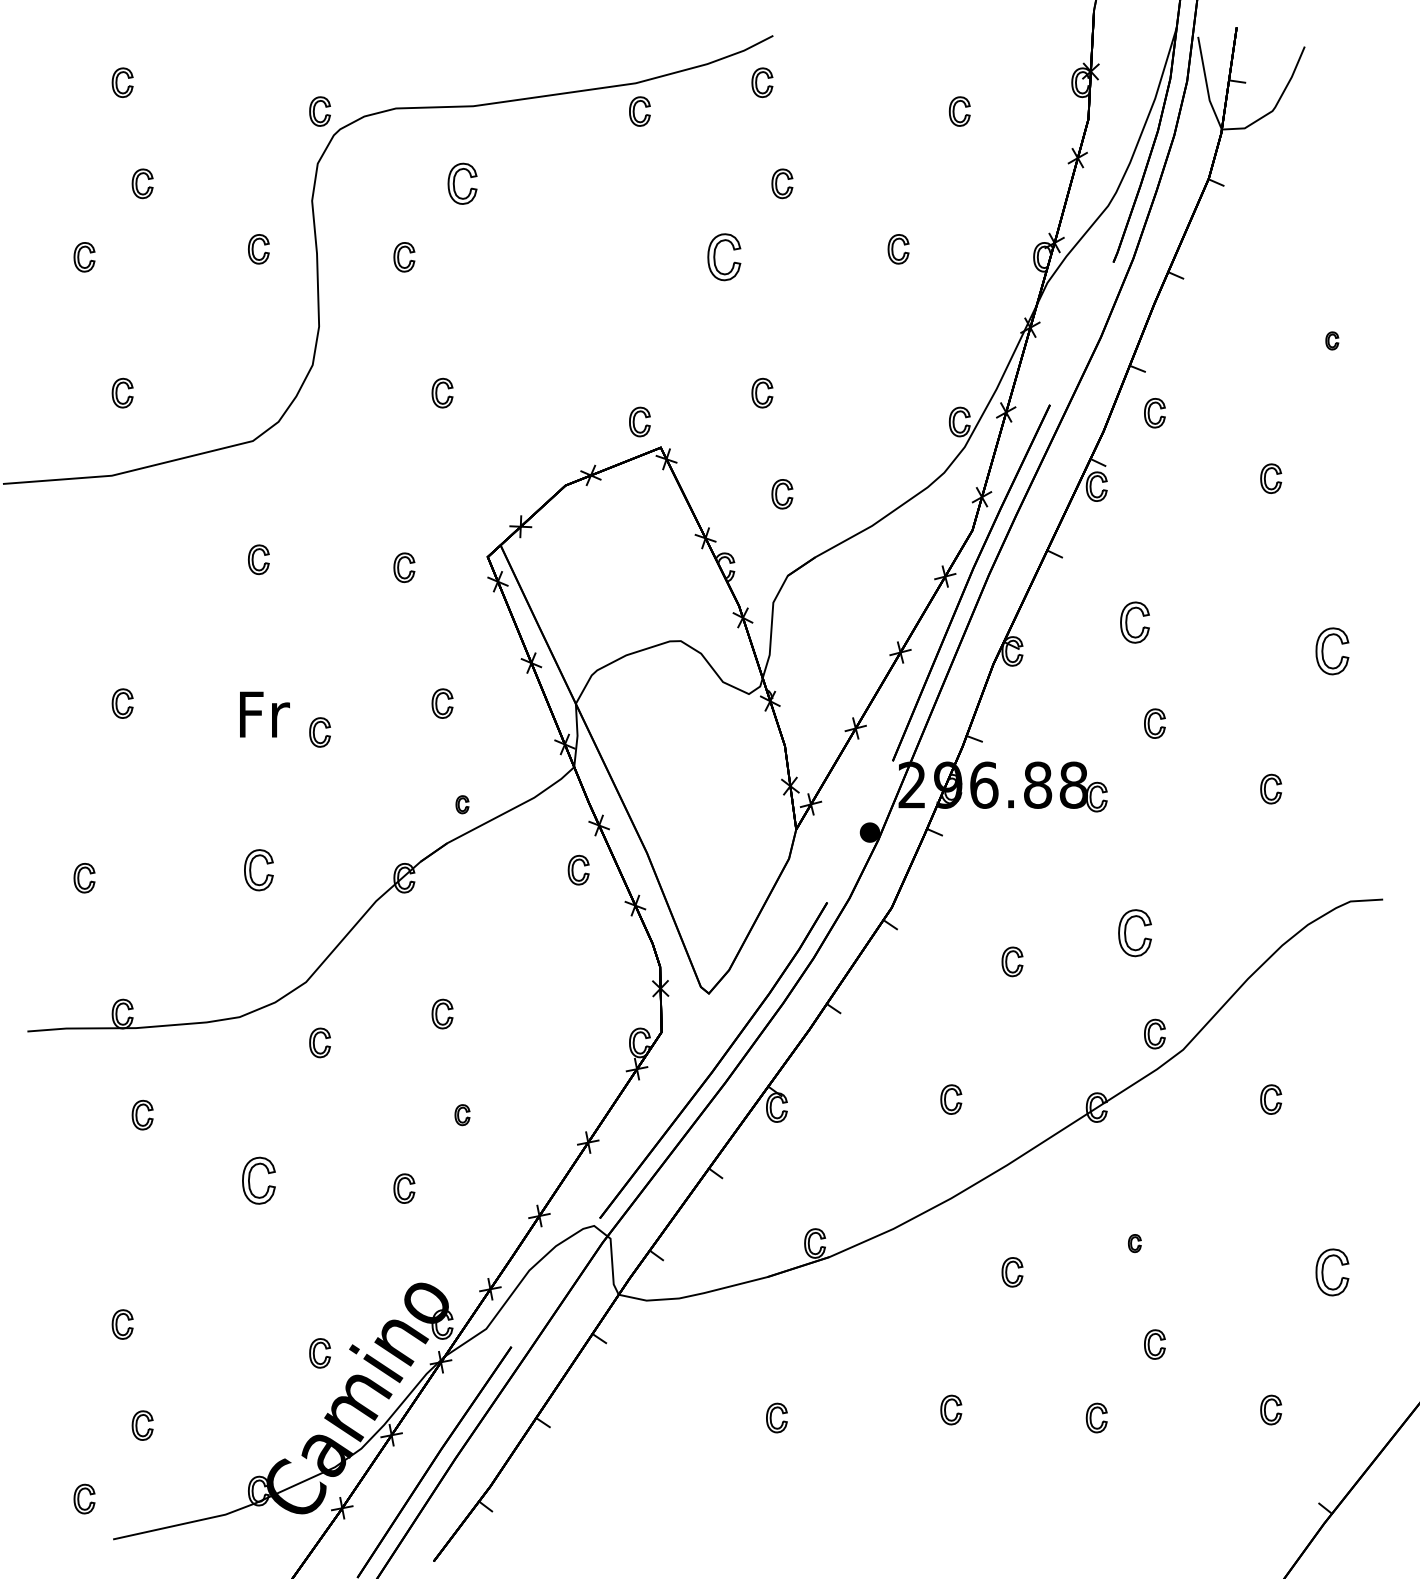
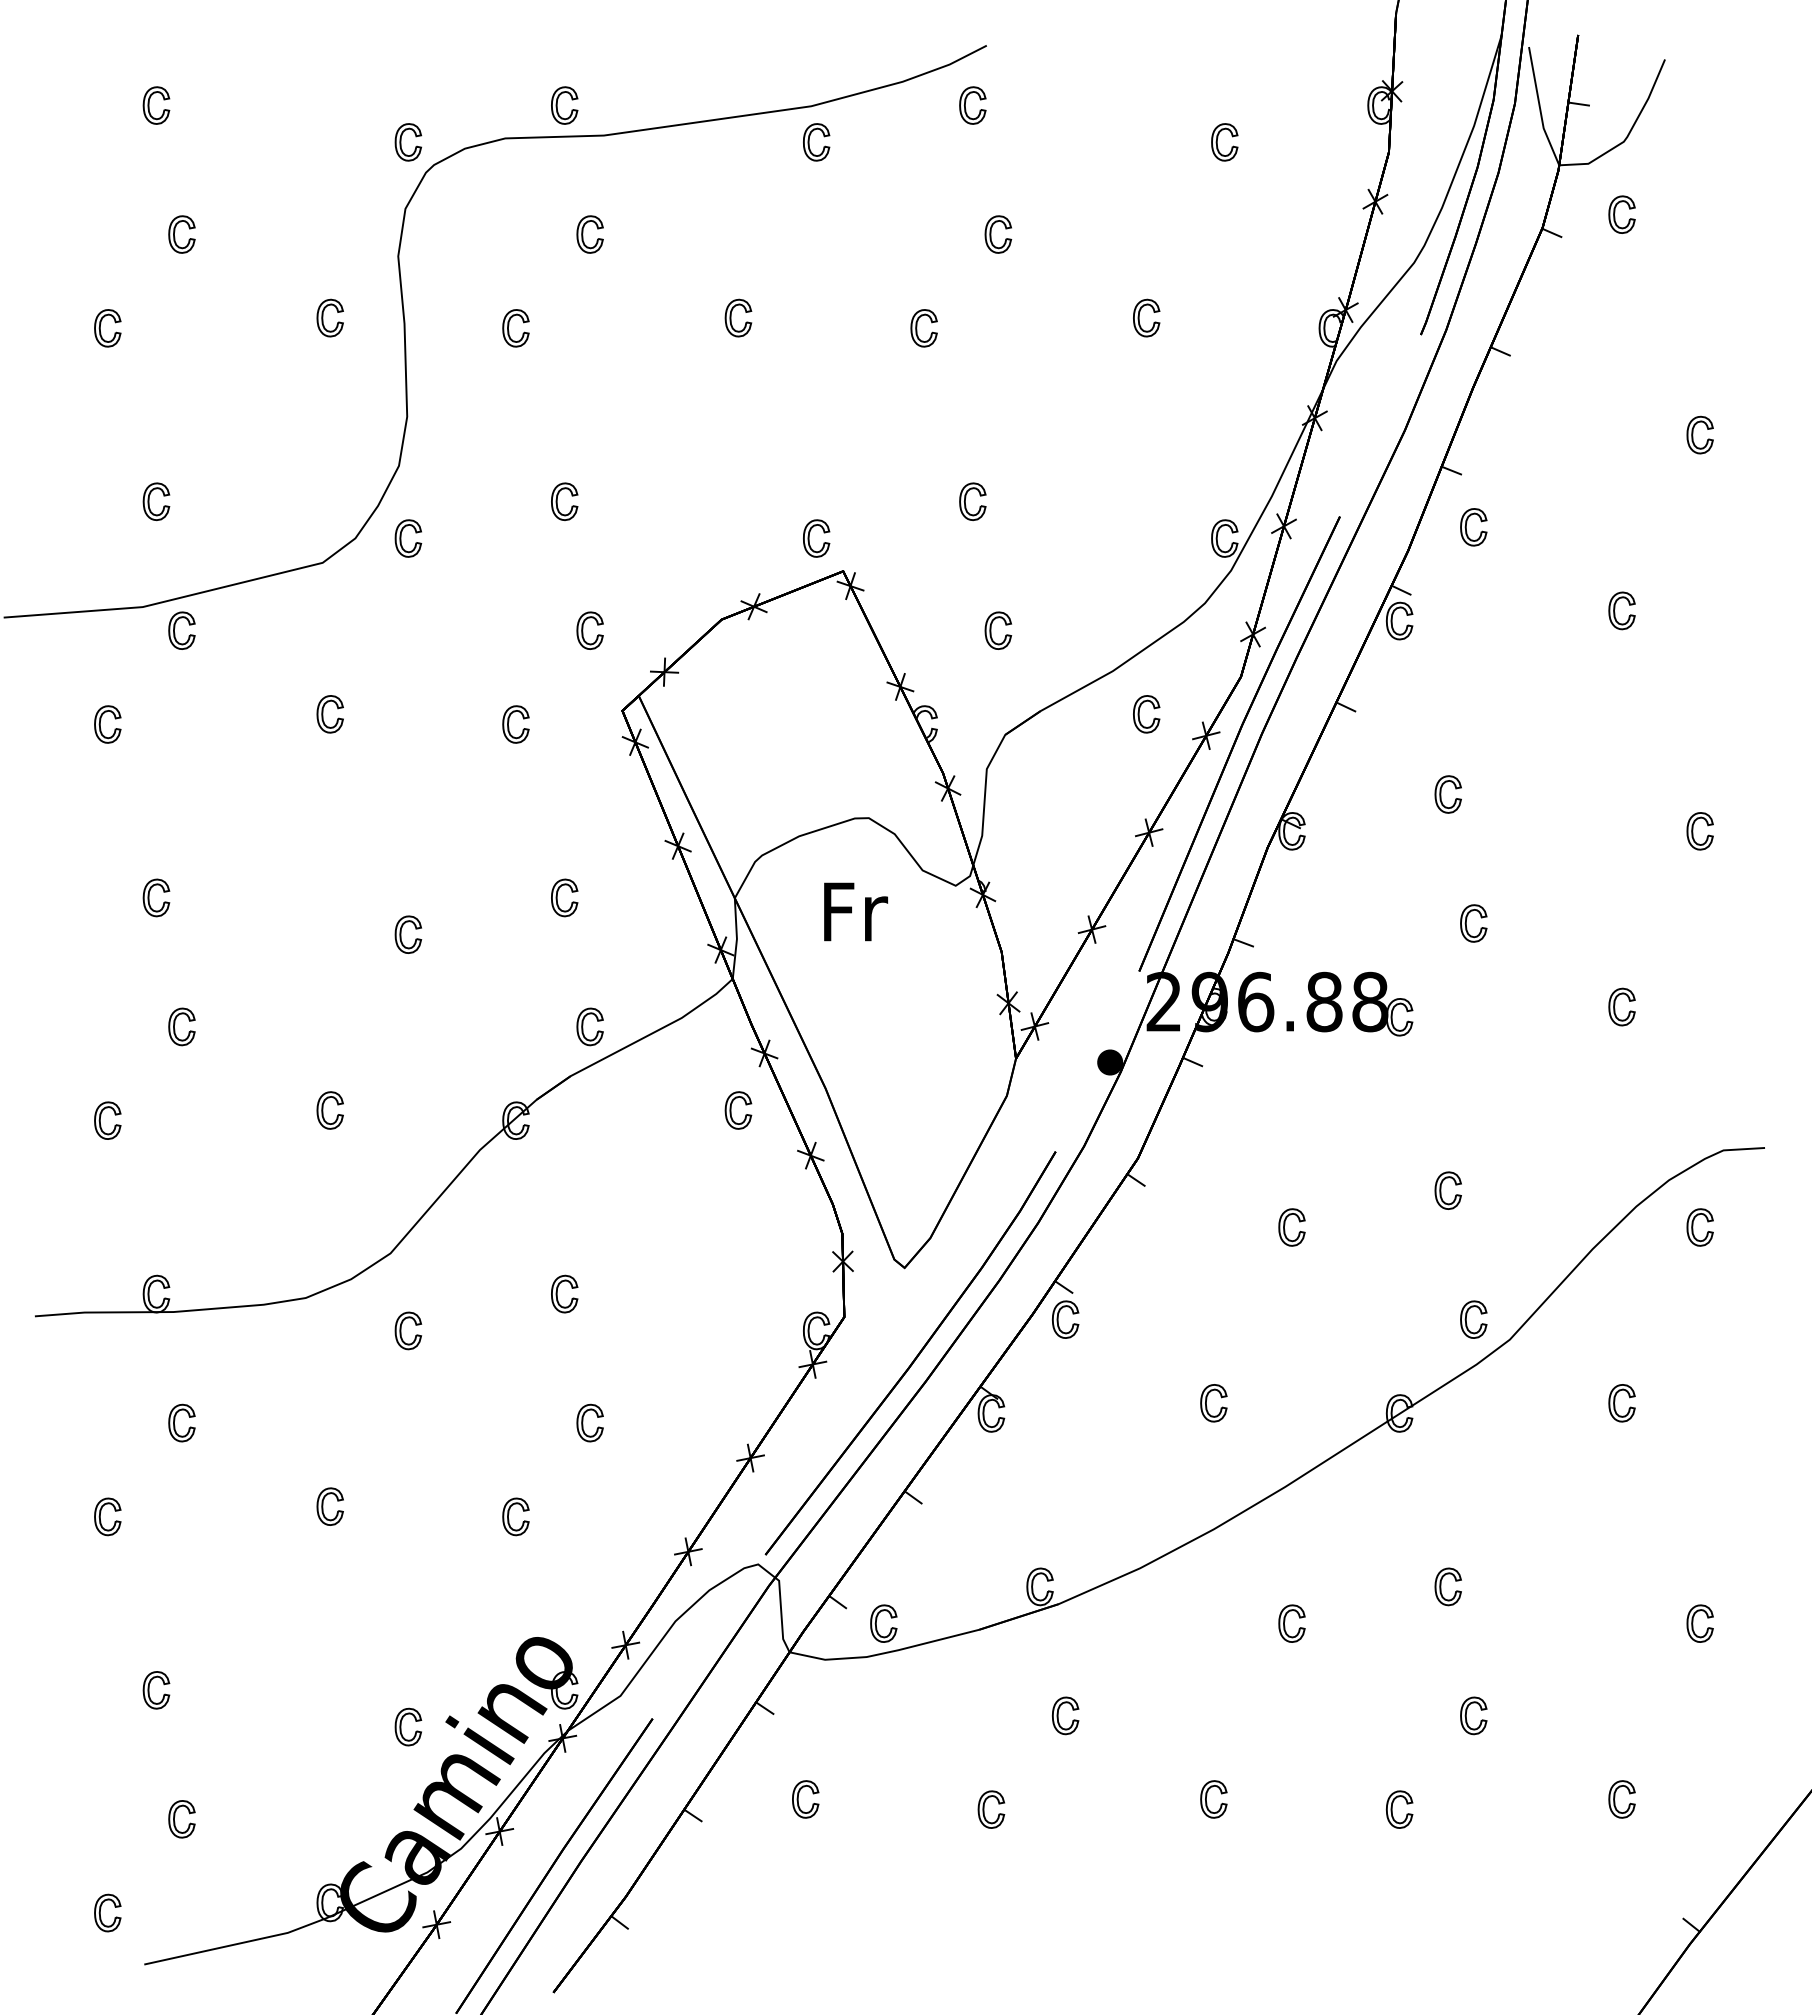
part: (436, 82) -> (557, 105), added
part: (1265, 166) -> (1615, 212), added
part: (461, 183) -> (589, 234), size x0.71
part: (573, 248) -> (731, 317), added
part: (723, 257) -> (923, 328), size x0.62
part: (1331, 340) -> (1699, 434), size x1.67
part: (314, 421) -> (401, 538), added
part: (137, 491) -> (175, 627), added
part: (461, 494) -> (589, 630), added
part: (892, 559) -> (1139, 714), added
part: (78, 567) -> (100, 724), added
part: (1134, 622) -> (1447, 794), size x0.71
part: (1331, 651) -> (1699, 831), size x0.62
text: (265, 714) -> (856, 911), moved
part: (137, 802) -> (175, 1024), added
part: (461, 804) -> (589, 1026), size x1.67
part: (258, 870) -> (329, 1110), size x0.71
part: (1134, 932) -> (1447, 1190), size x0.62
part: (1331, 961) -> (1699, 1227), added
part: (829, 1033) -> (1058, 1319), added
part: (461, 1114) -> (589, 1422), size x1.43
part: (258, 1180) -> (329, 1506), size x0.62
part: (78, 1188) -> (100, 1516), added
part: (1134, 1243) -> (1447, 1586), size x1.67
part: (686, 1272) -> (876, 1623), added
part: (1331, 1272) -> (1699, 1623), size x0.62
part: (829, 1344) -> (1058, 1715), added
part: (625, 1410) -> (798, 1799), added

